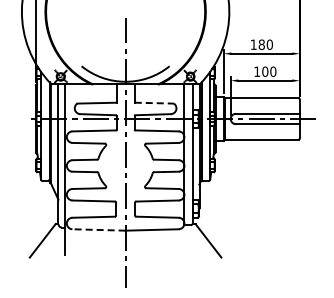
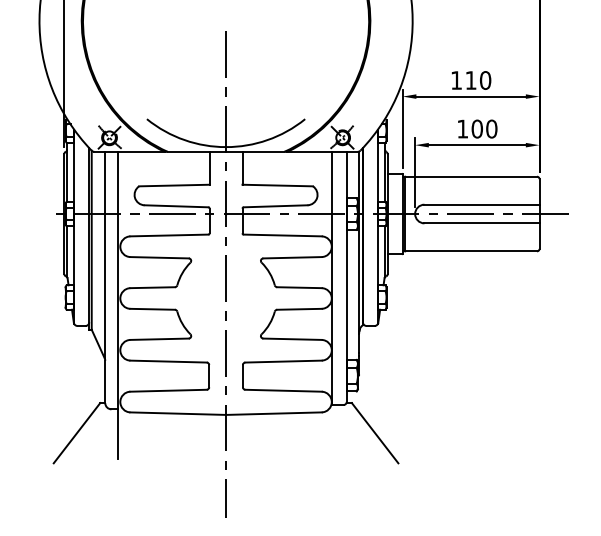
text: (261, 44) -> (470, 80), 180 -> 110
line: (154, 103) -> (278, 186), dashed -> solid
line: (99, 229) -> (179, 412), dashed -> solid

